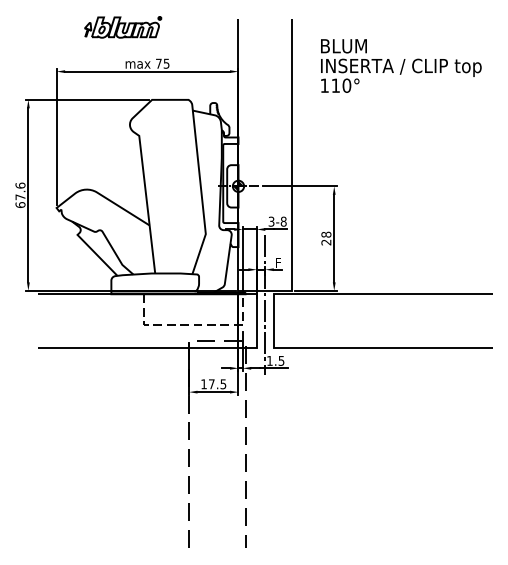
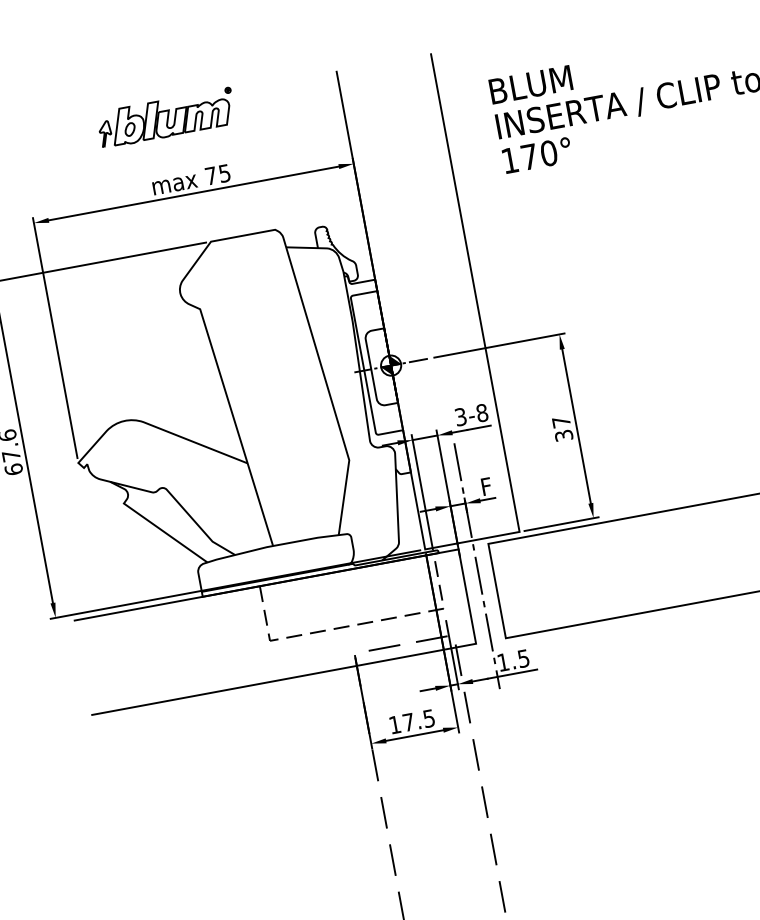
part: (123, 27) -> (167, 118), moved
text: (335, 85) -> (528, 156), 110° -> 170°
text: (326, 238) -> (562, 428), 28 -> 37

